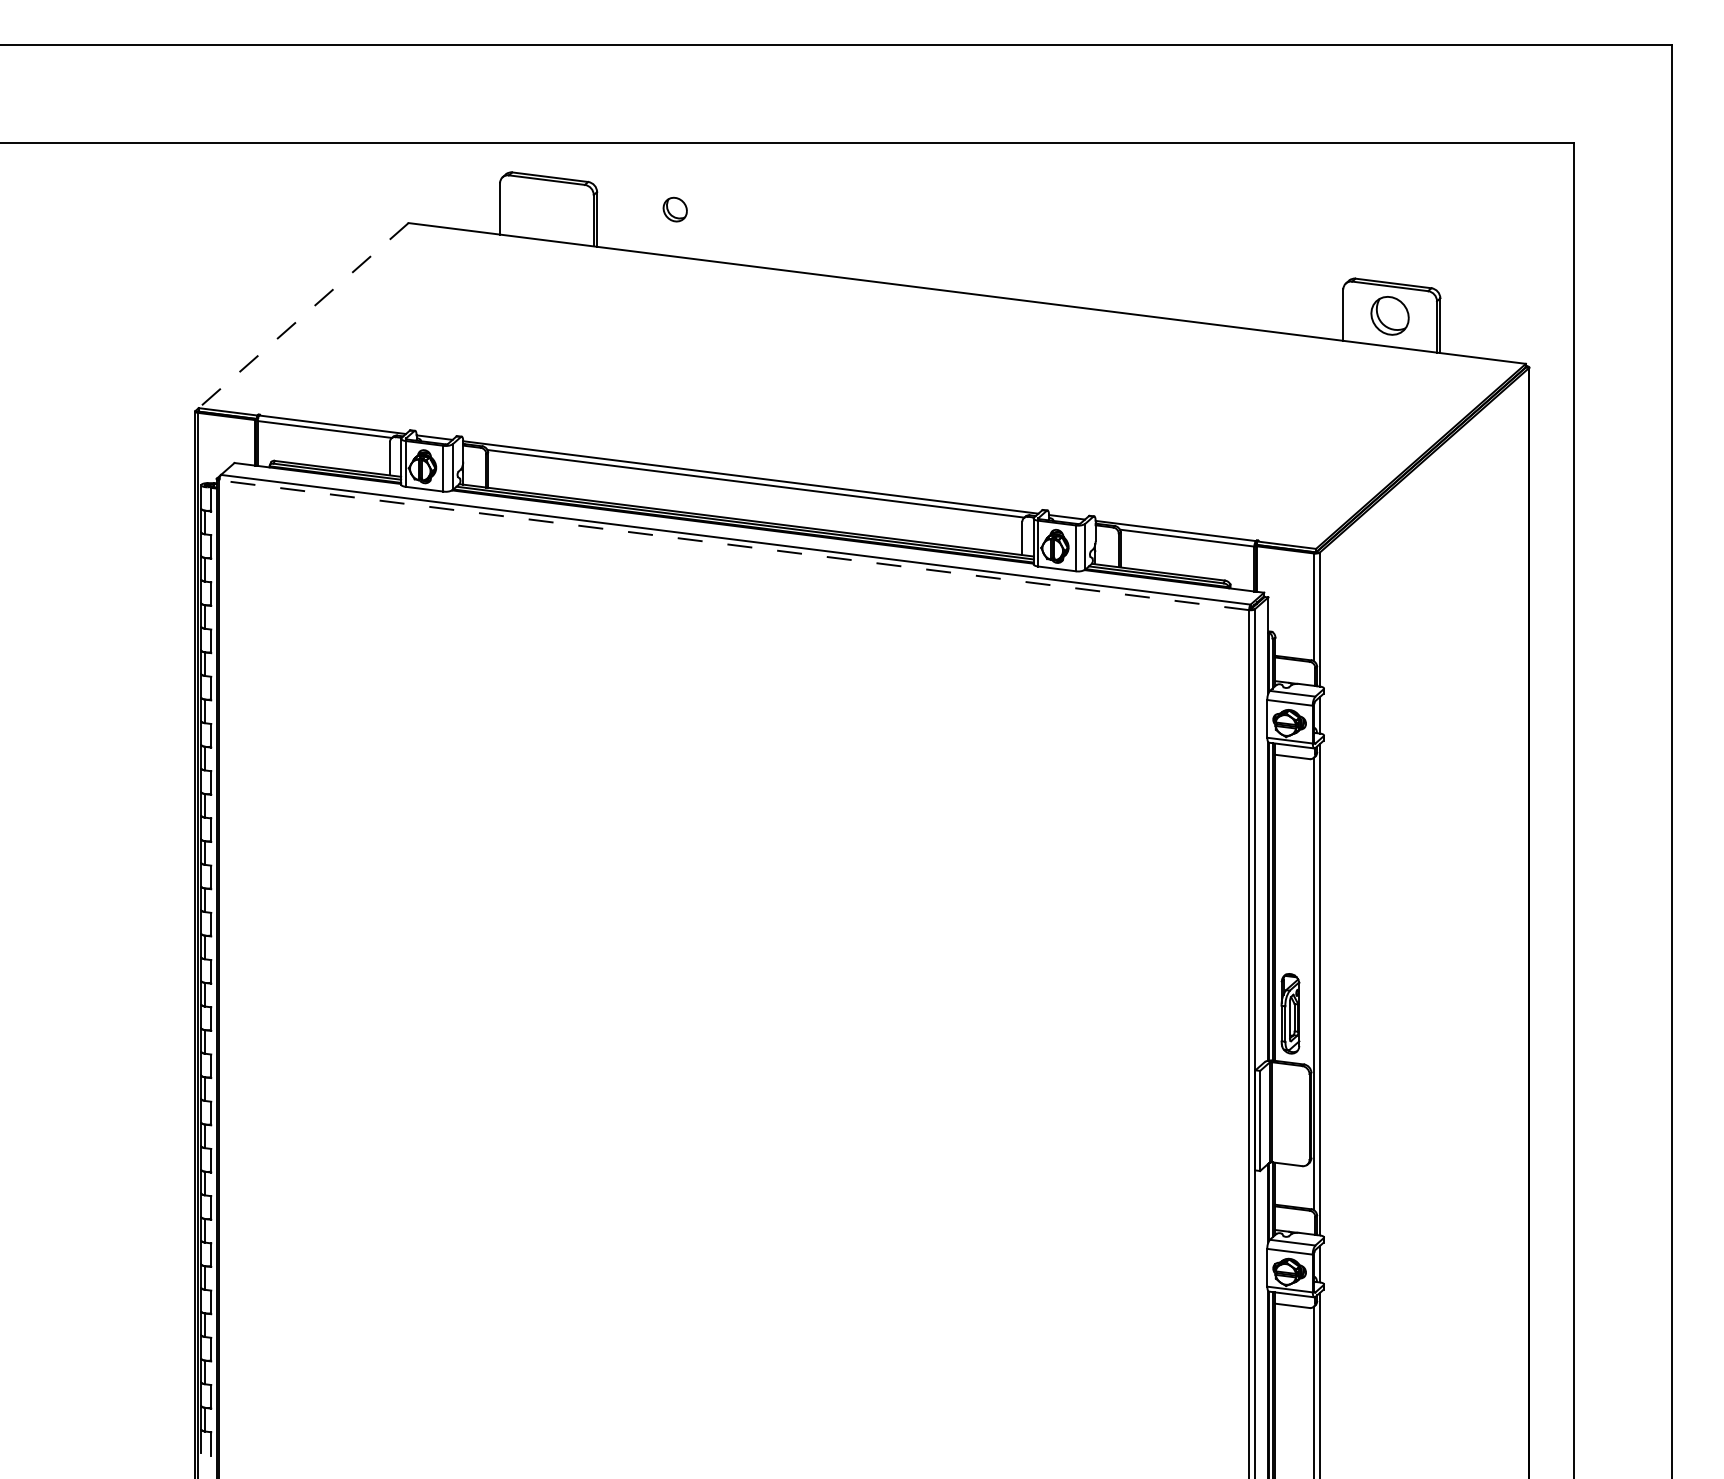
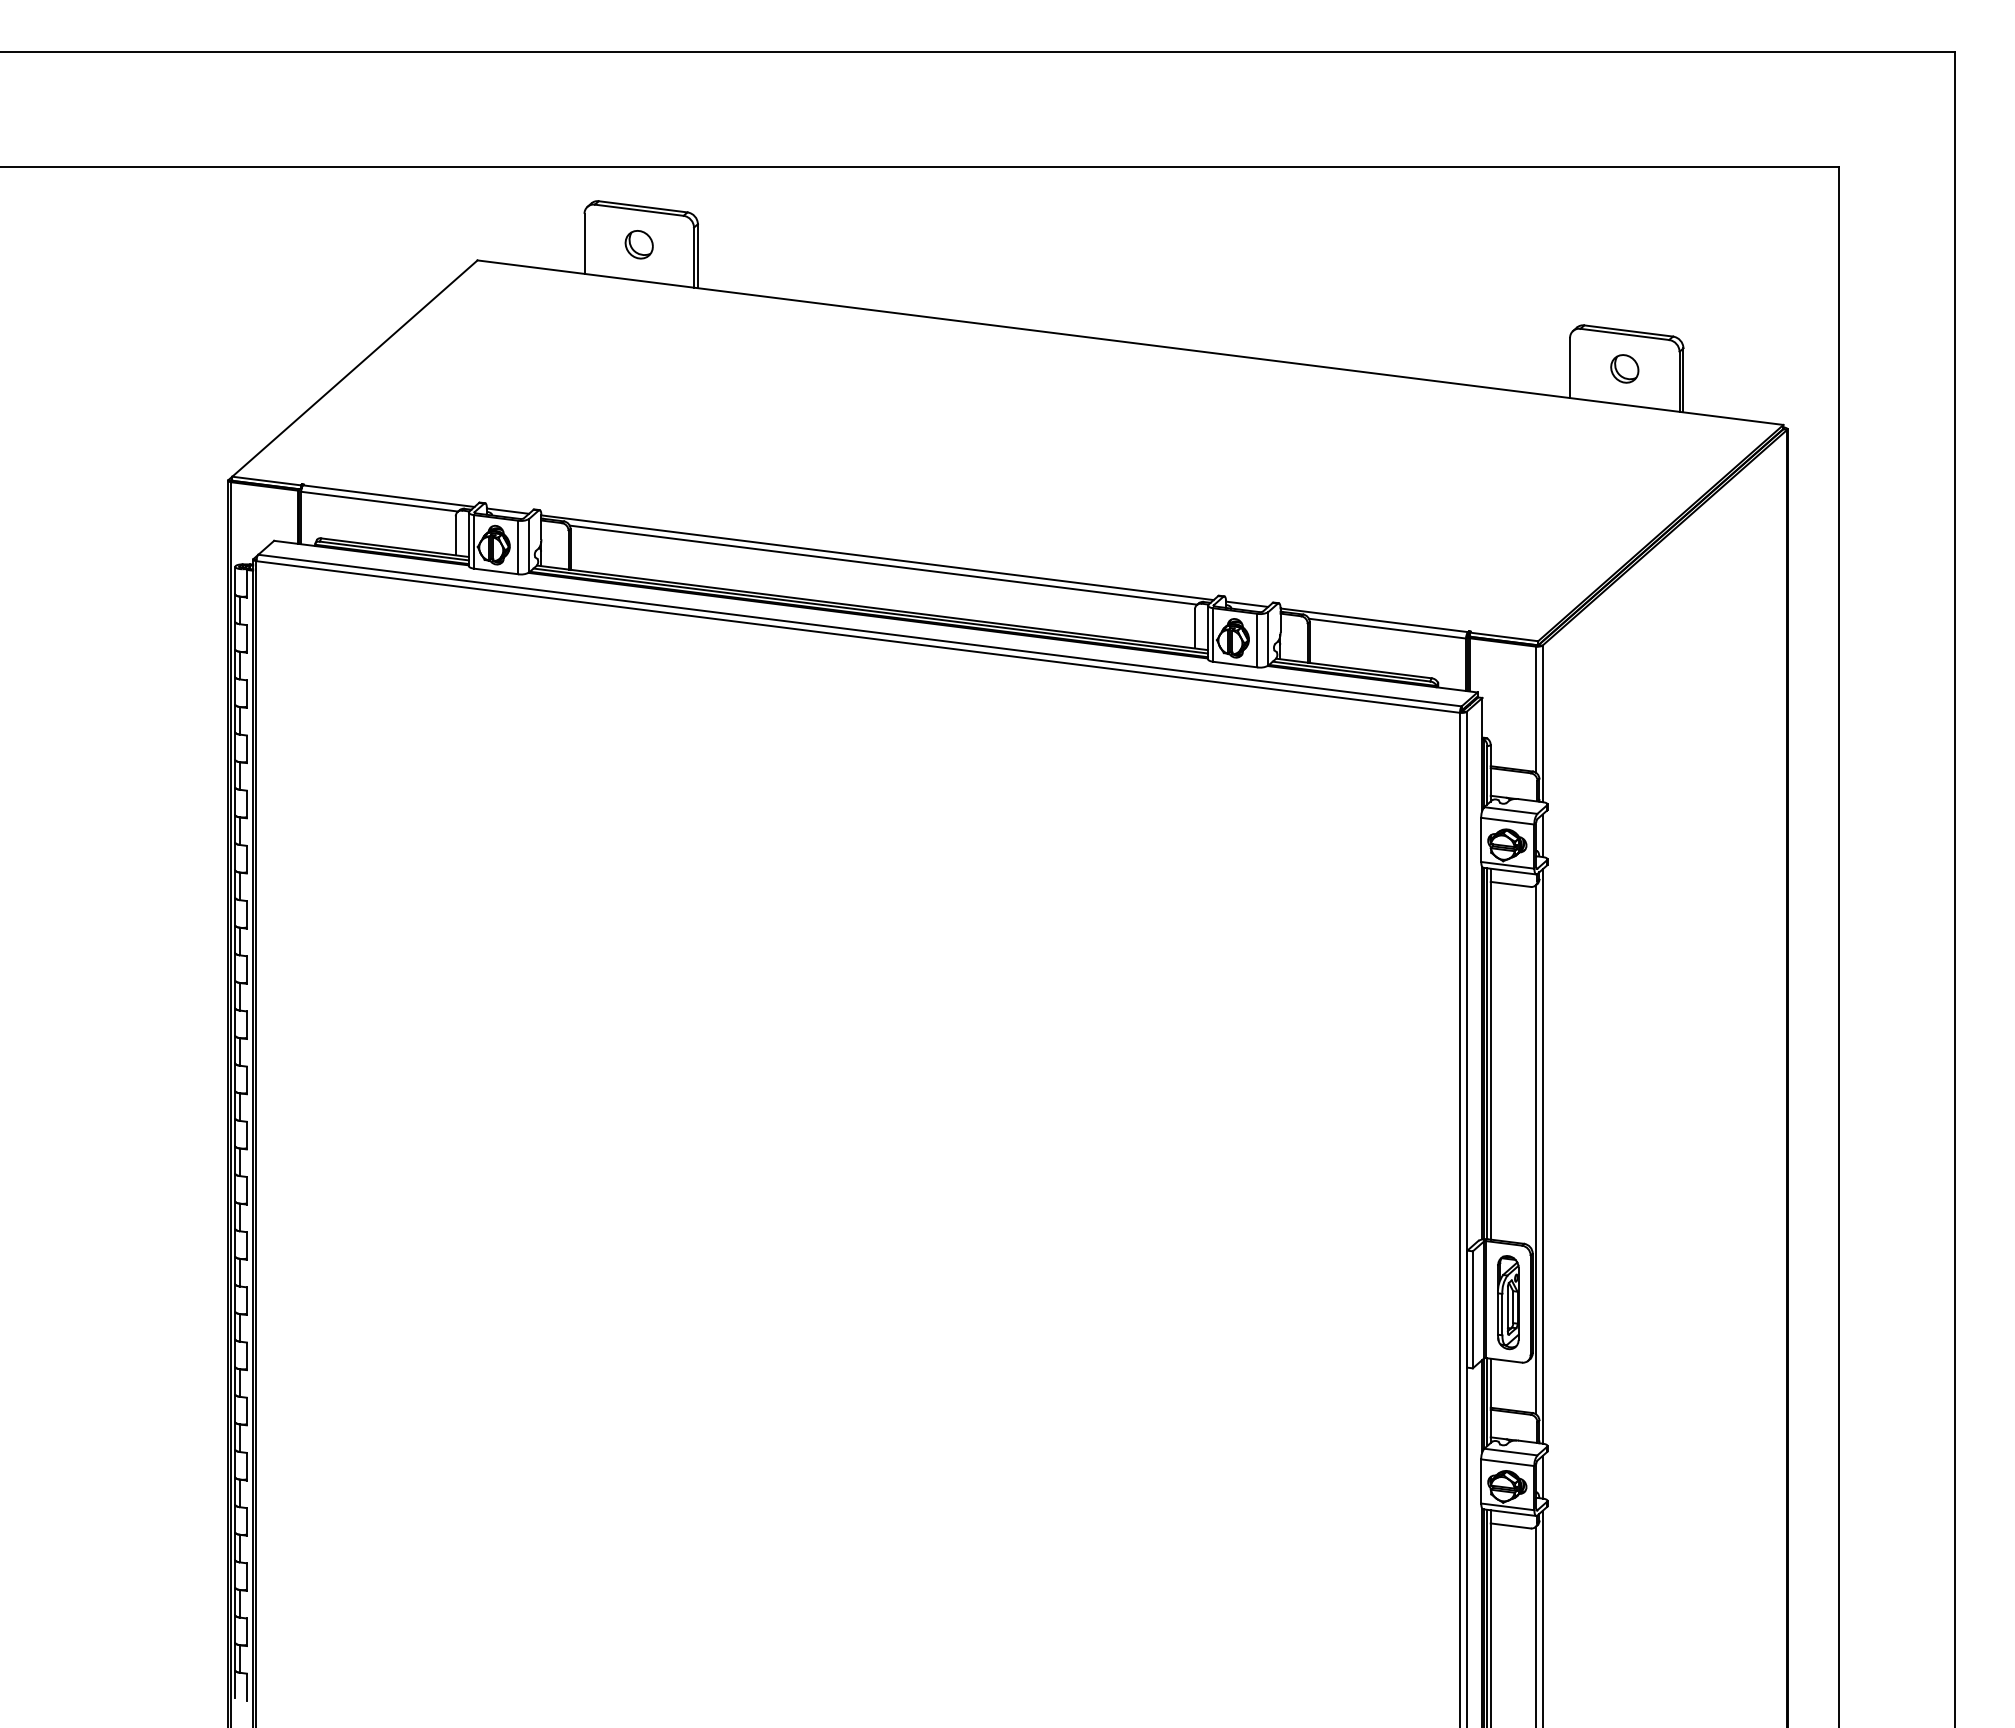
part: (674, 209) -> (638, 244), moved
line: (303, 315) -> (354, 368), dashed -> solid
part: (1389, 315) -> (1624, 368), size x0.62
line: (734, 545) -> (858, 637), dashed -> solid
part: (1290, 1013) -> (1508, 1302), moved

